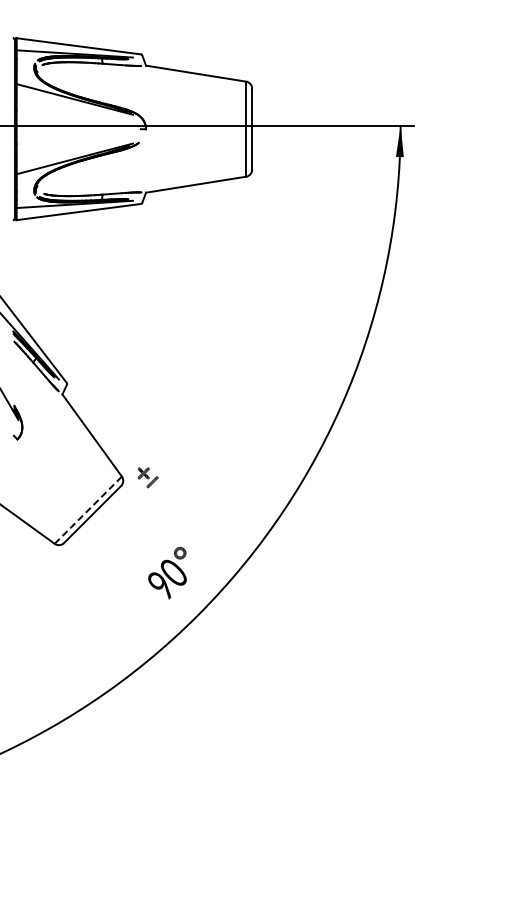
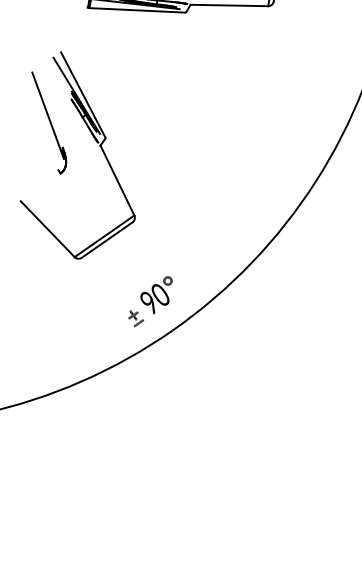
part: (147, 477) -> (135, 319), moved
line: (88, 510) -> (104, 236), dashed -> solid

